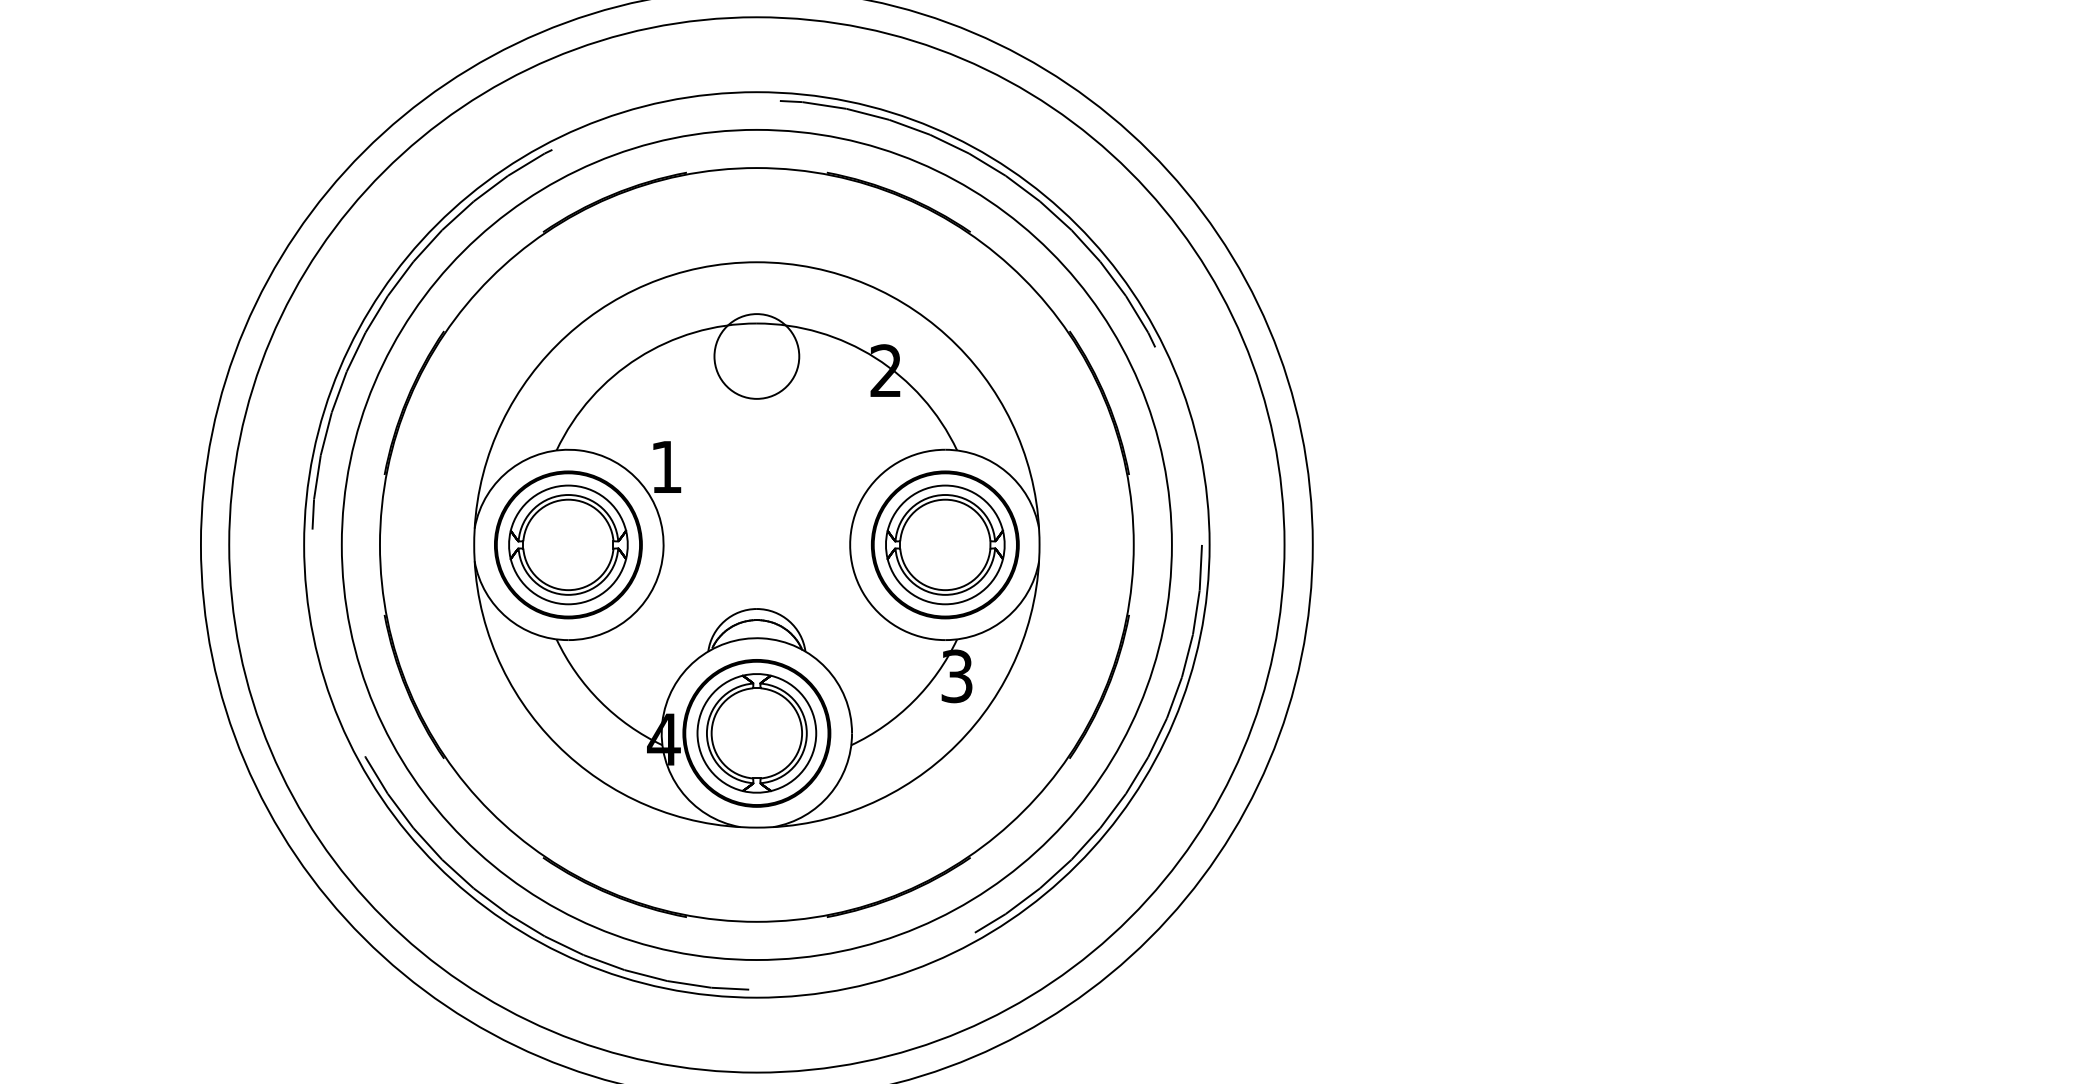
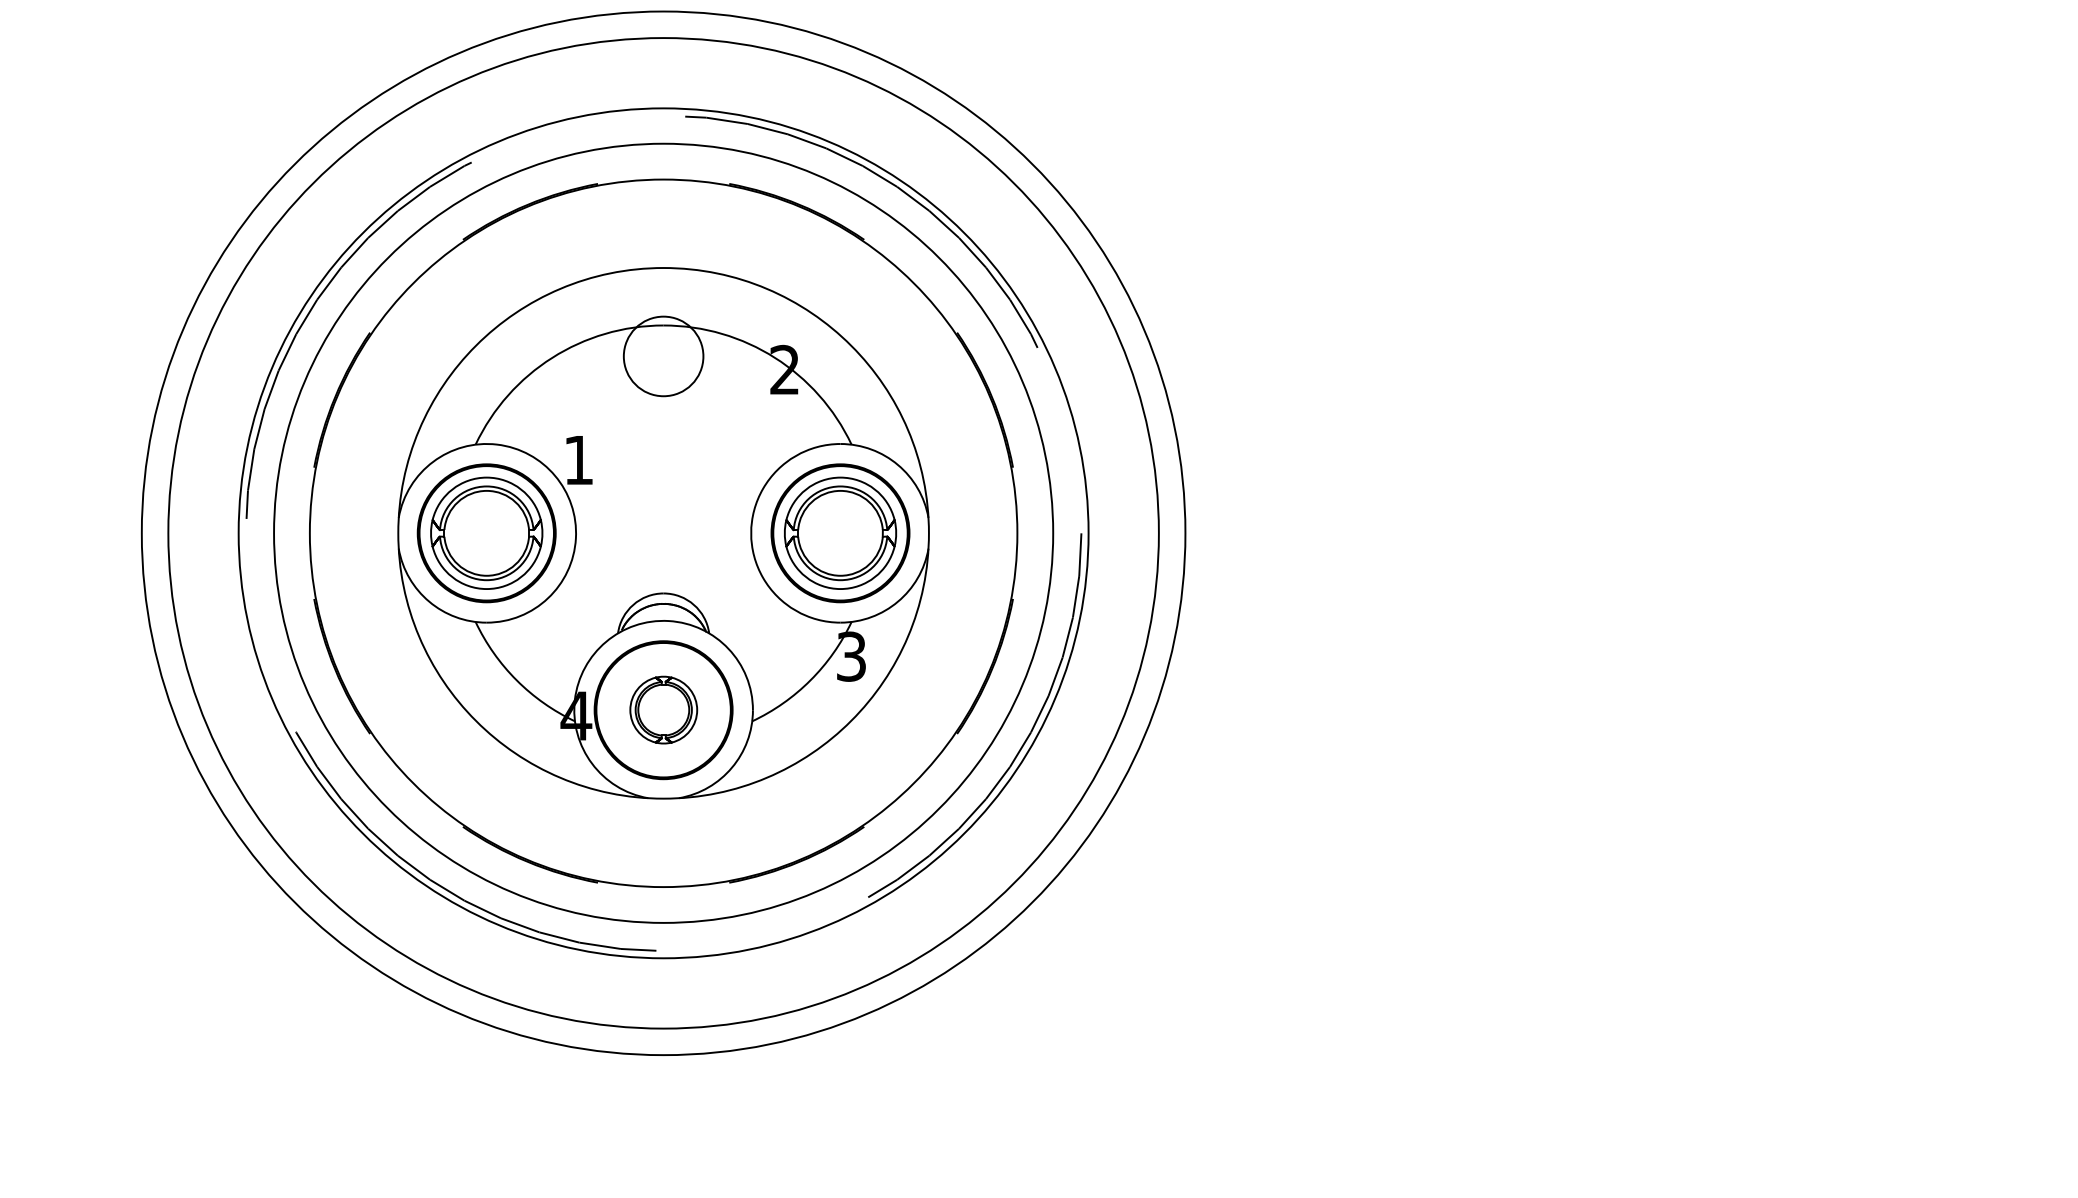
part: (756, 732) -> (663, 709), size x0.6

